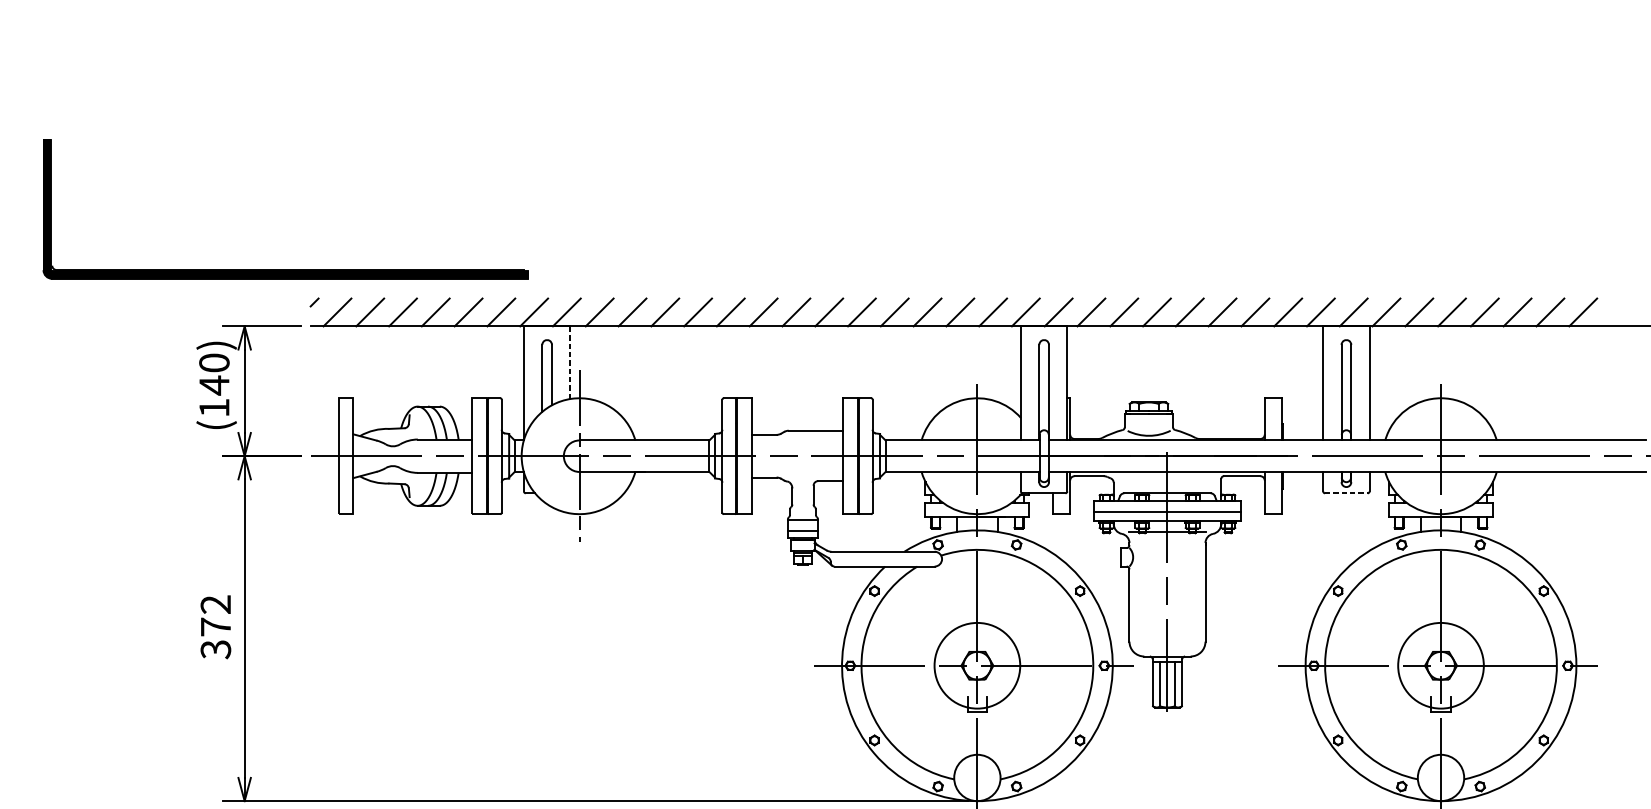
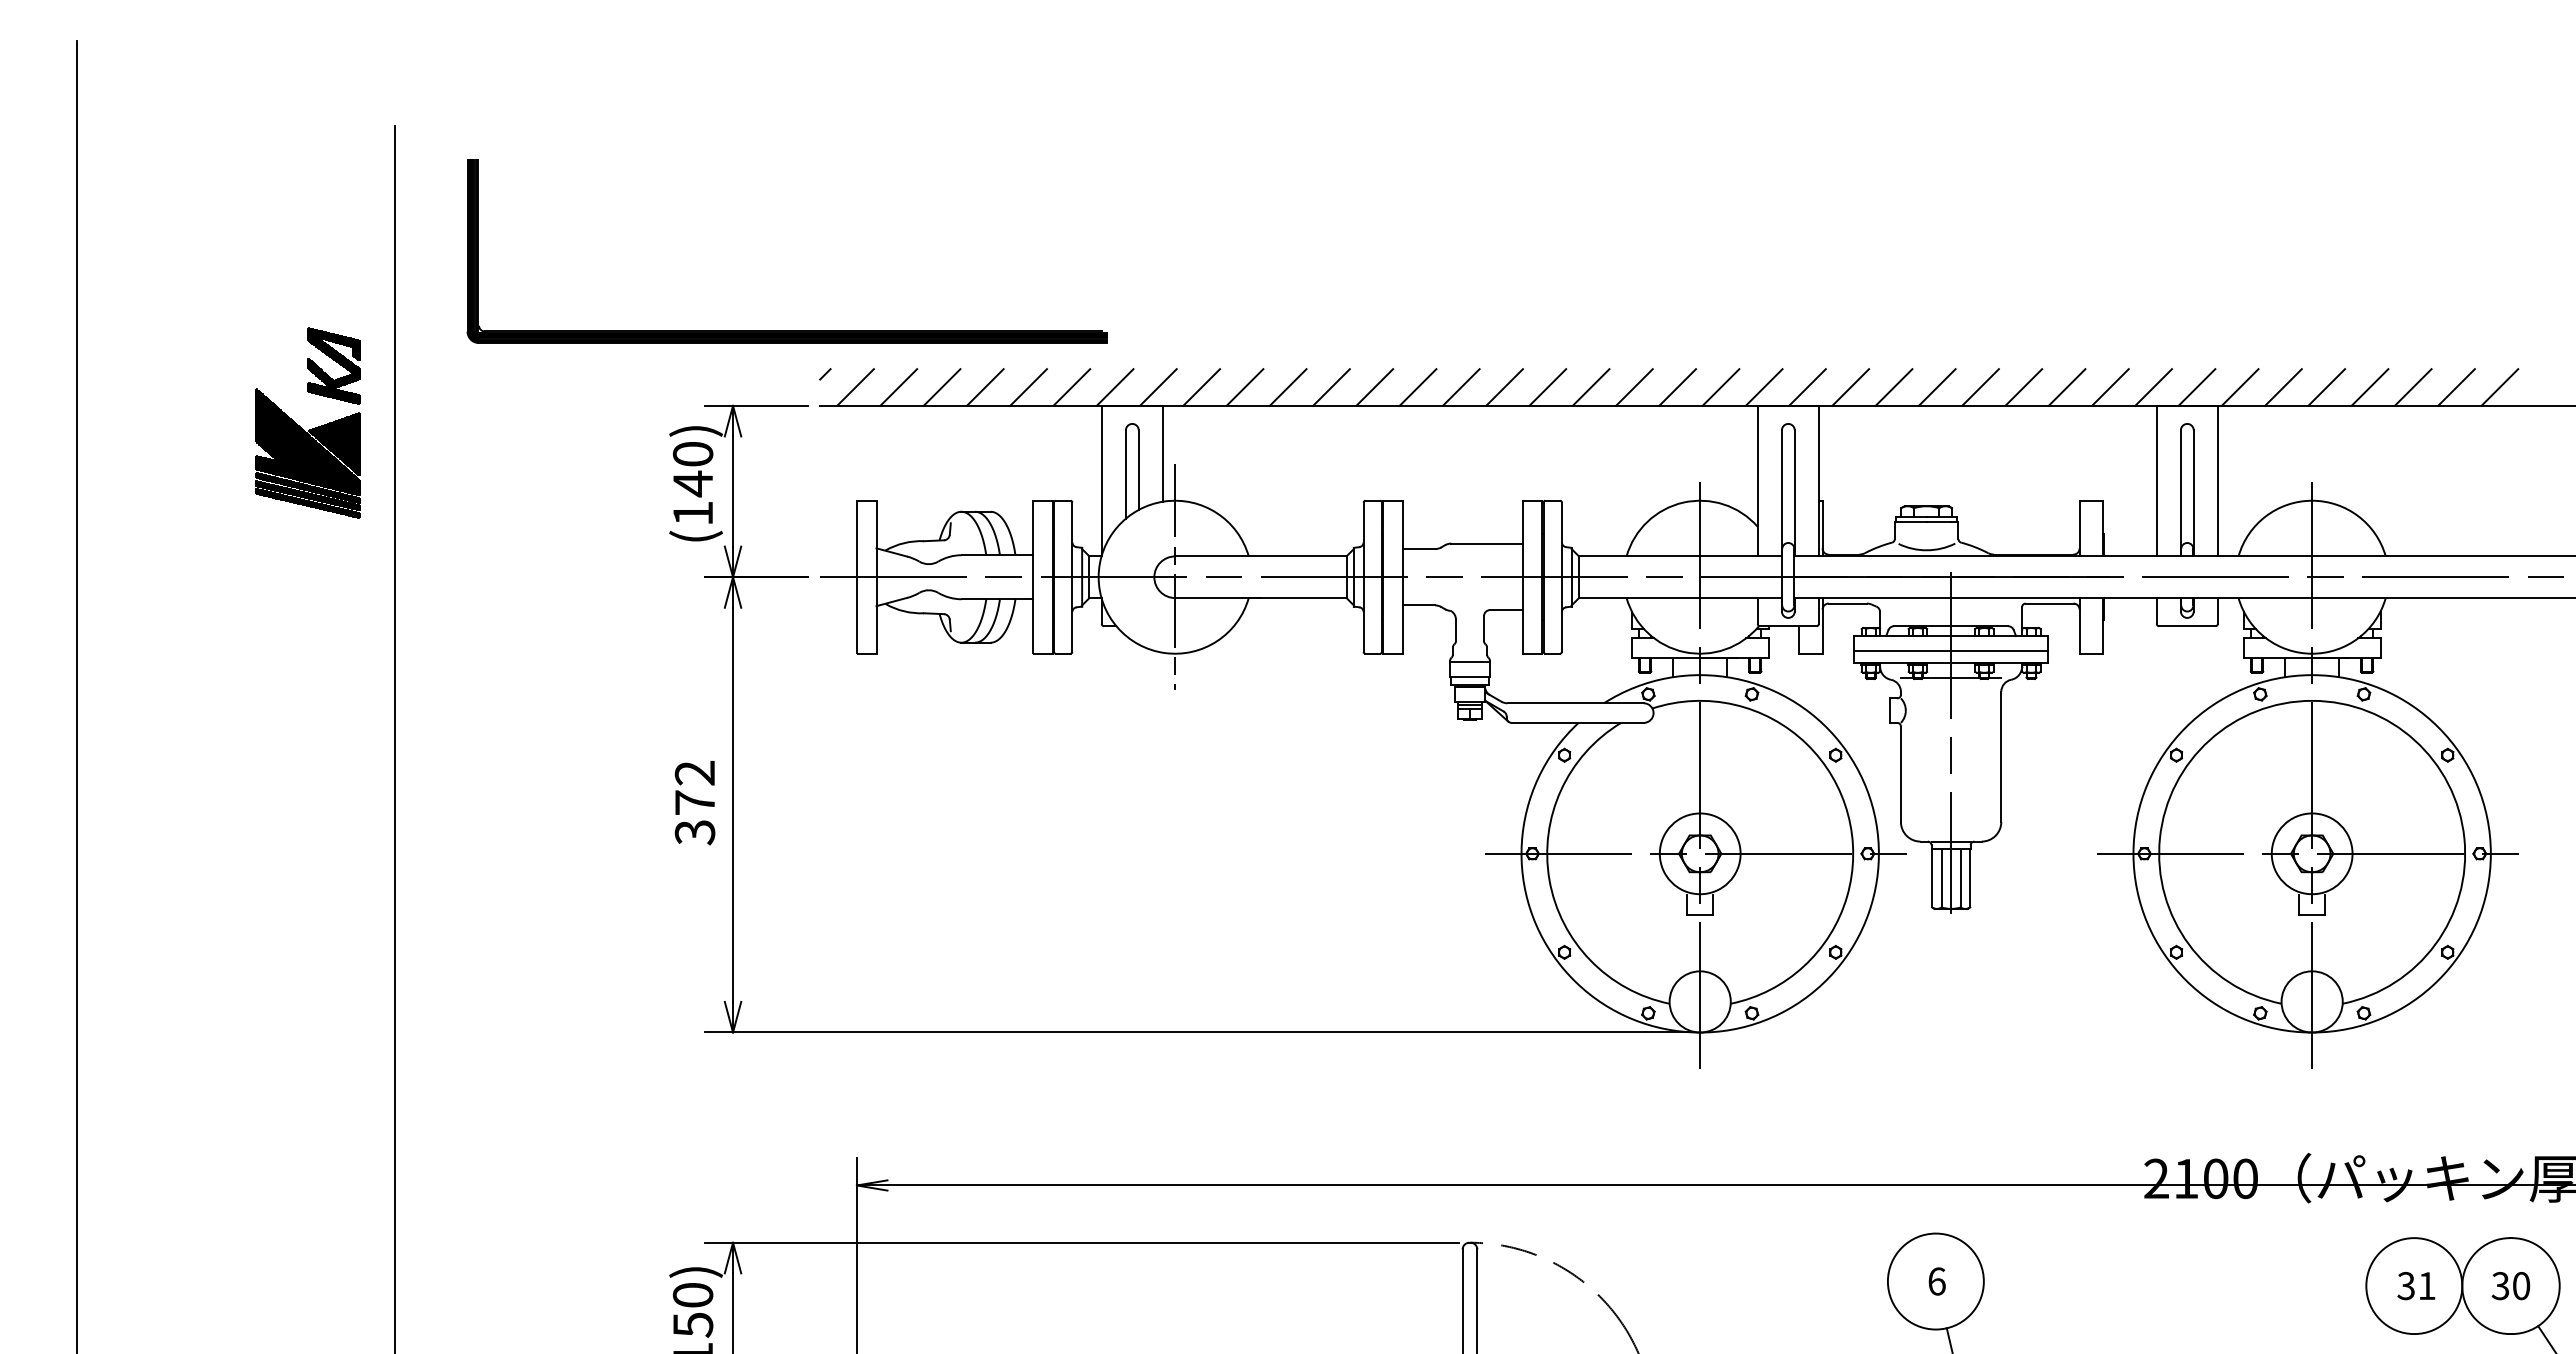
line: (570, 362) -> (1162, 453), dashed -> solid
line: (1346, 493) -> (2187, 626), dashed -> solid
circle: (976, 665) -> (1699, 853), size x0.71
circle: (1440, 665) -> (2311, 853), size x0.71

